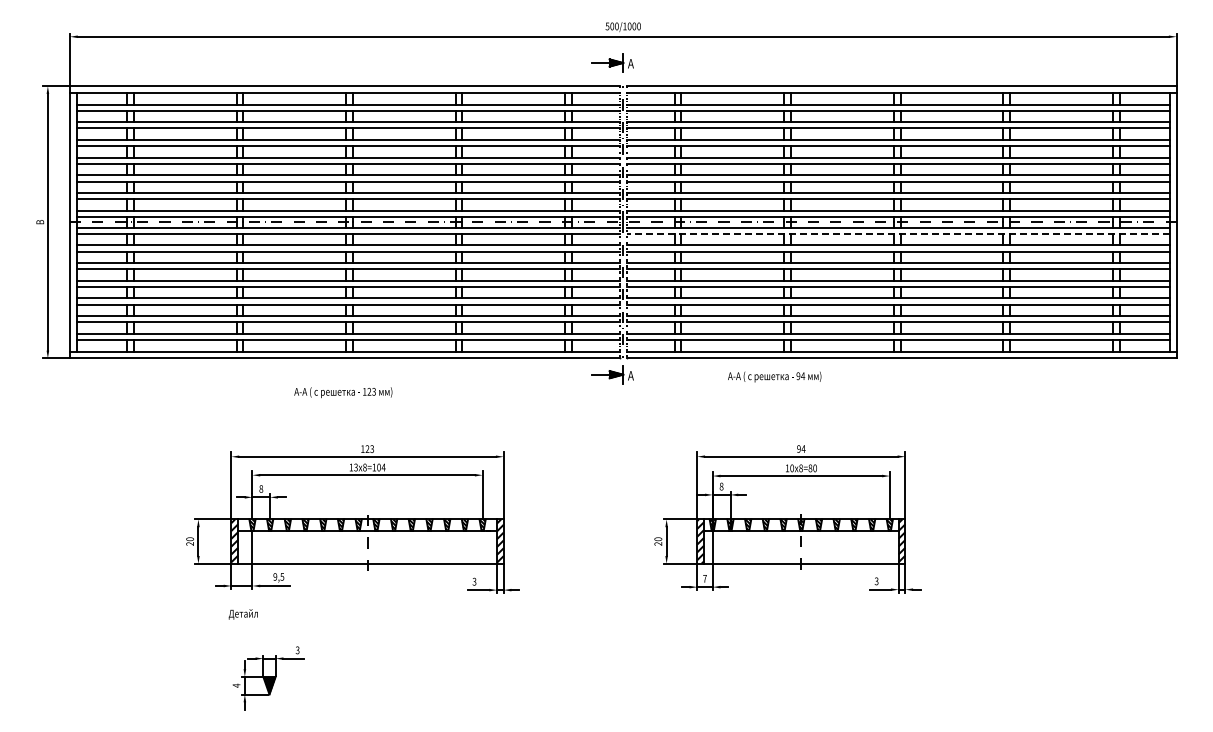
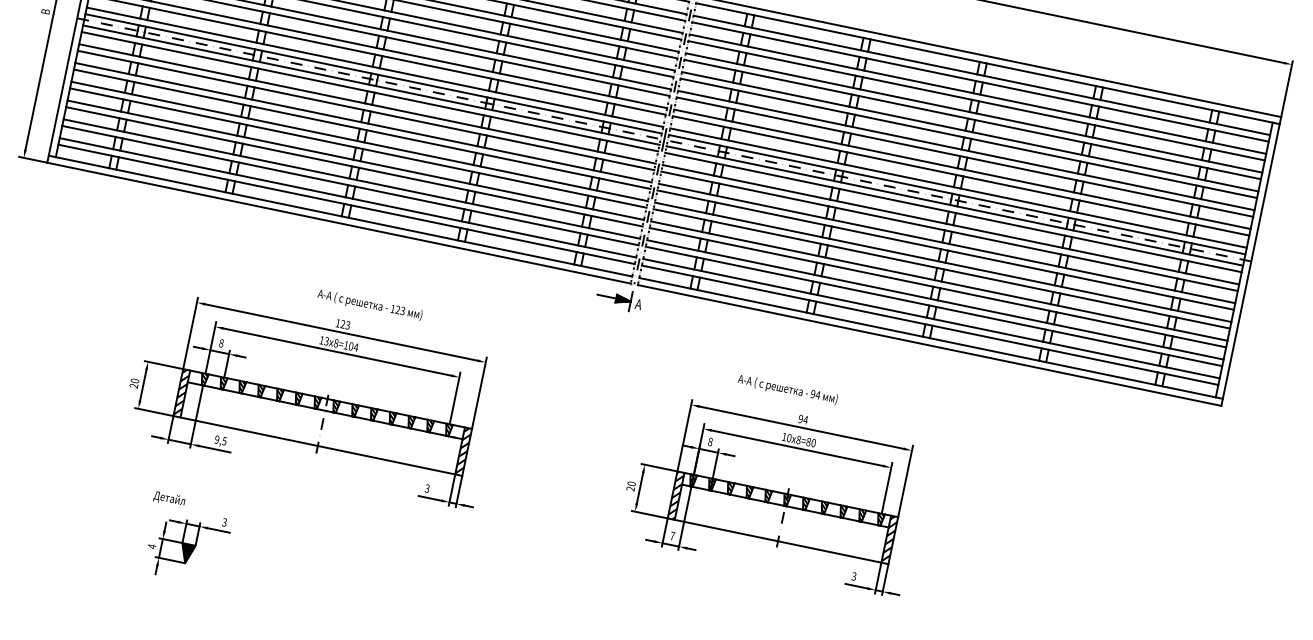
line: (898, 233) -> (953, 212), dashed -> solid
text: (774, 376) -> (787, 389), moved
text: (343, 392) -> (370, 304), moved
text: (242, 614) -> (168, 498), moved

